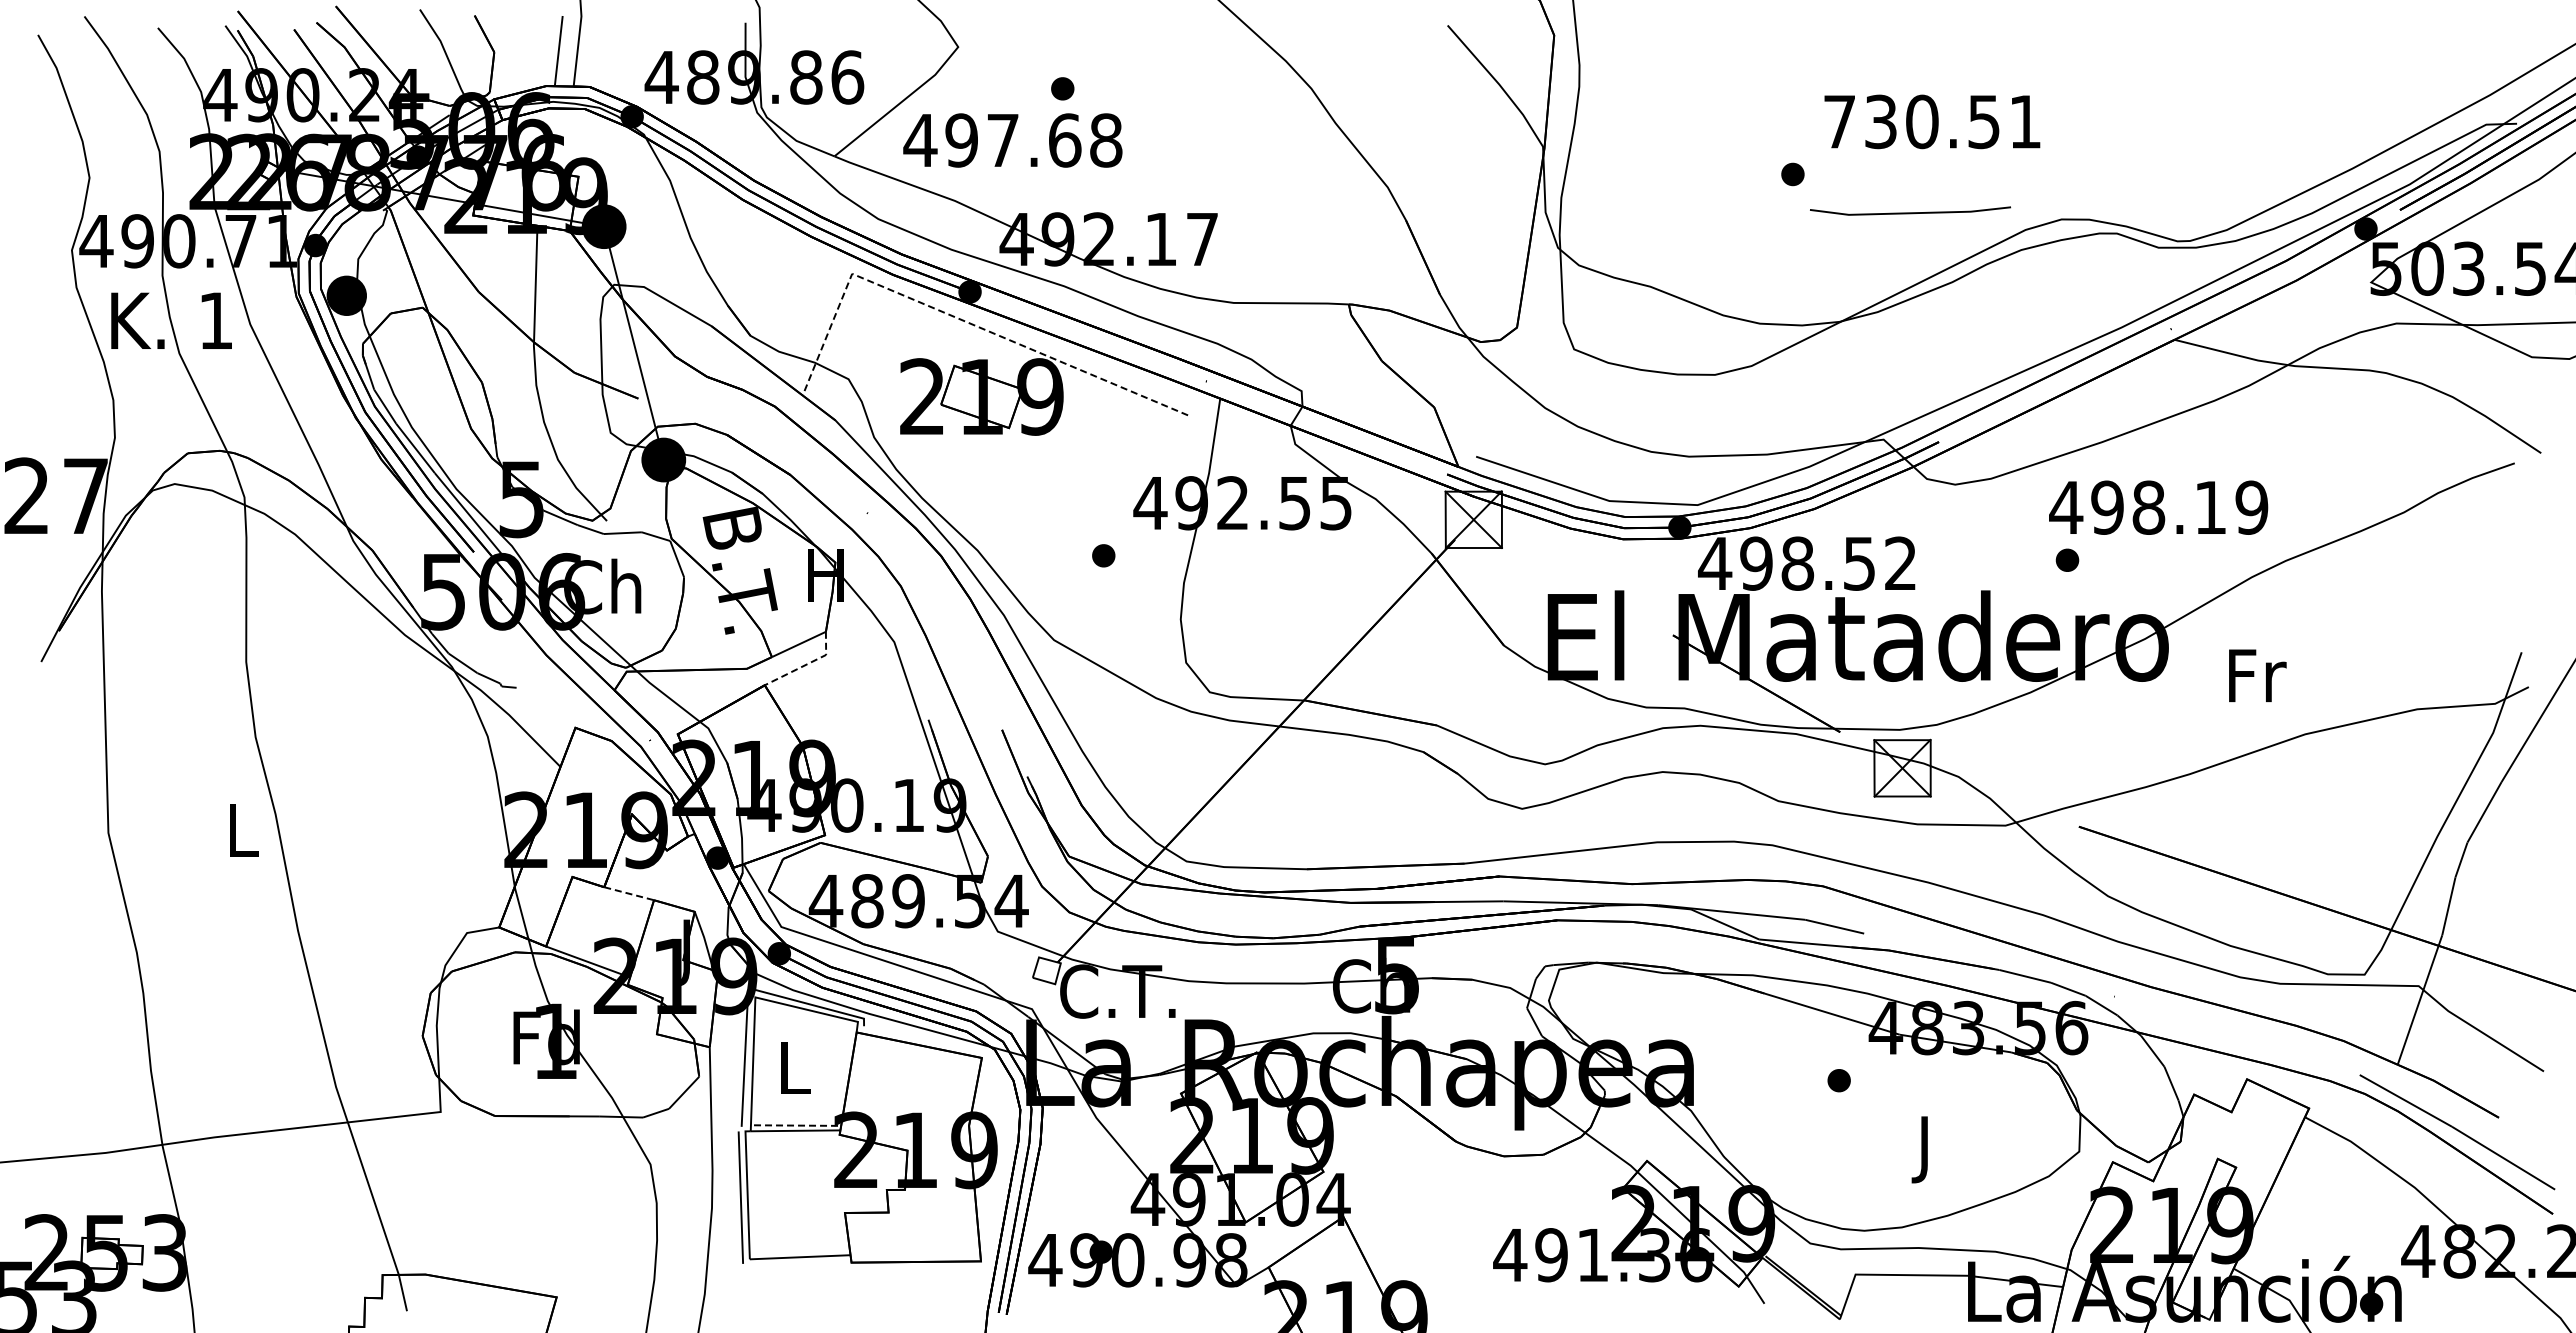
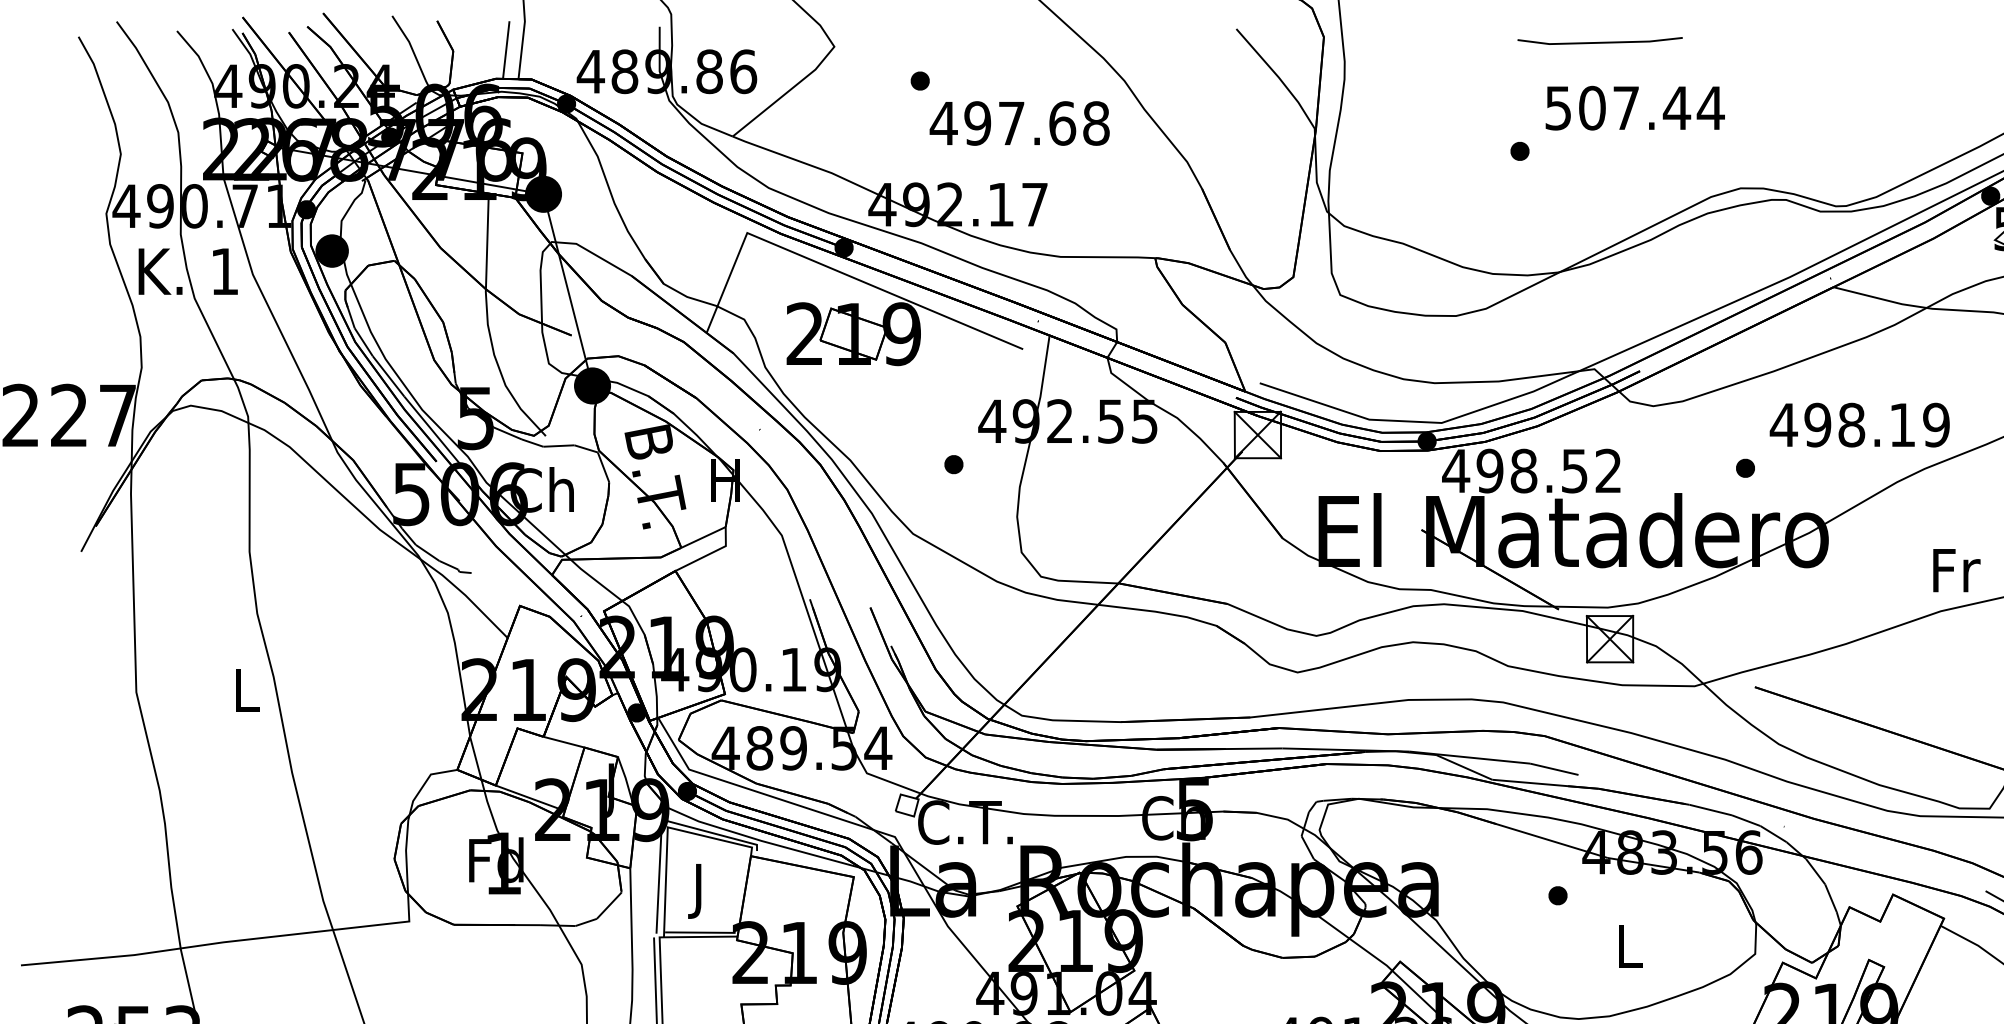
text: (1933, 121) -> (1635, 107), 730.51 -> 507.44
text: (1012, 140) -> (1019, 123), moved
line: (1910, 212) -> (1600, 42), moved
line: (958, 318) -> (834, 269), dashed -> solid
text: (2158, 507) -> (1859, 424), moved
line: (806, 664) -> (709, 553), dashed -> solid
text: (2257, 675) -> (1956, 570), moved
line: (629, 893) -> (564, 742), dashed -> solid
text: (795, 1075) -> (700, 891), L -> J
line: (795, 1125) -> (700, 932), dashed -> solid
text: (1926, 1149) -> (1629, 952), J -> L

